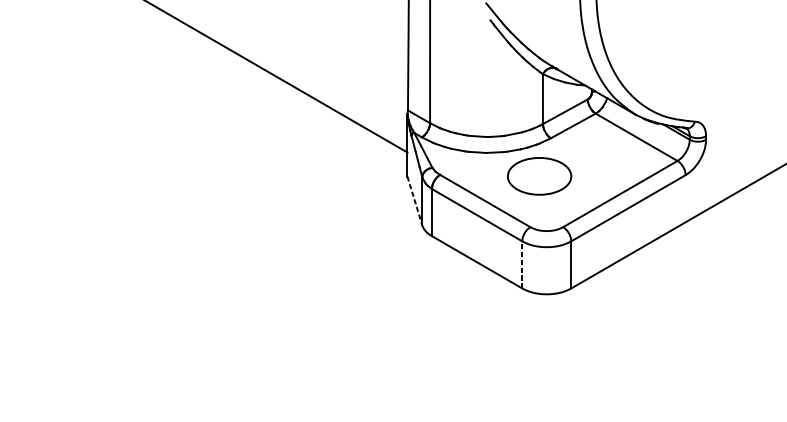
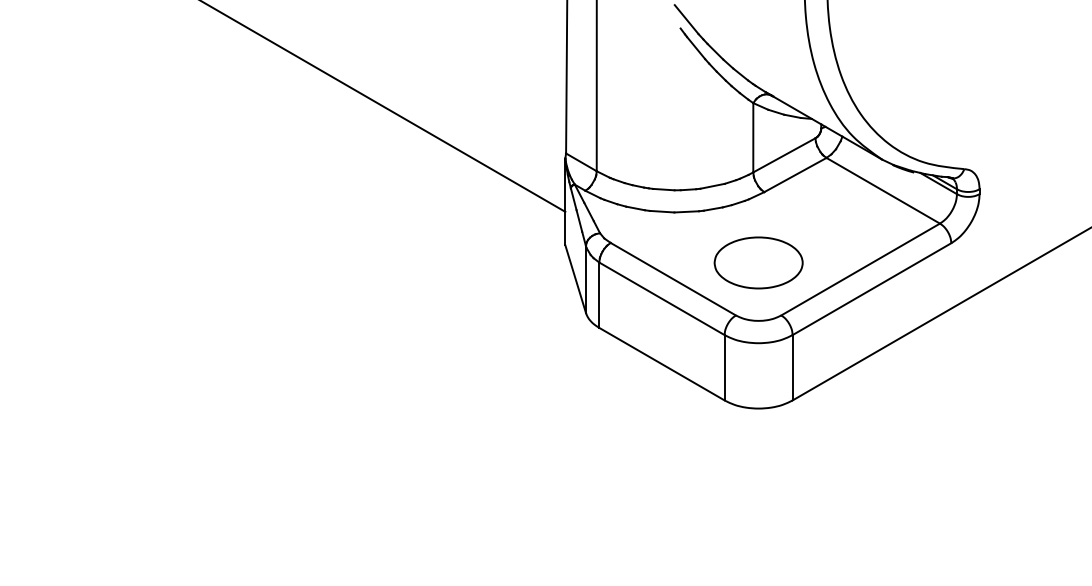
part: (539, 176) -> (758, 262), moved
line: (414, 201) -> (575, 279), dashed -> solid
line: (522, 264) -> (724, 367), dashed -> solid

